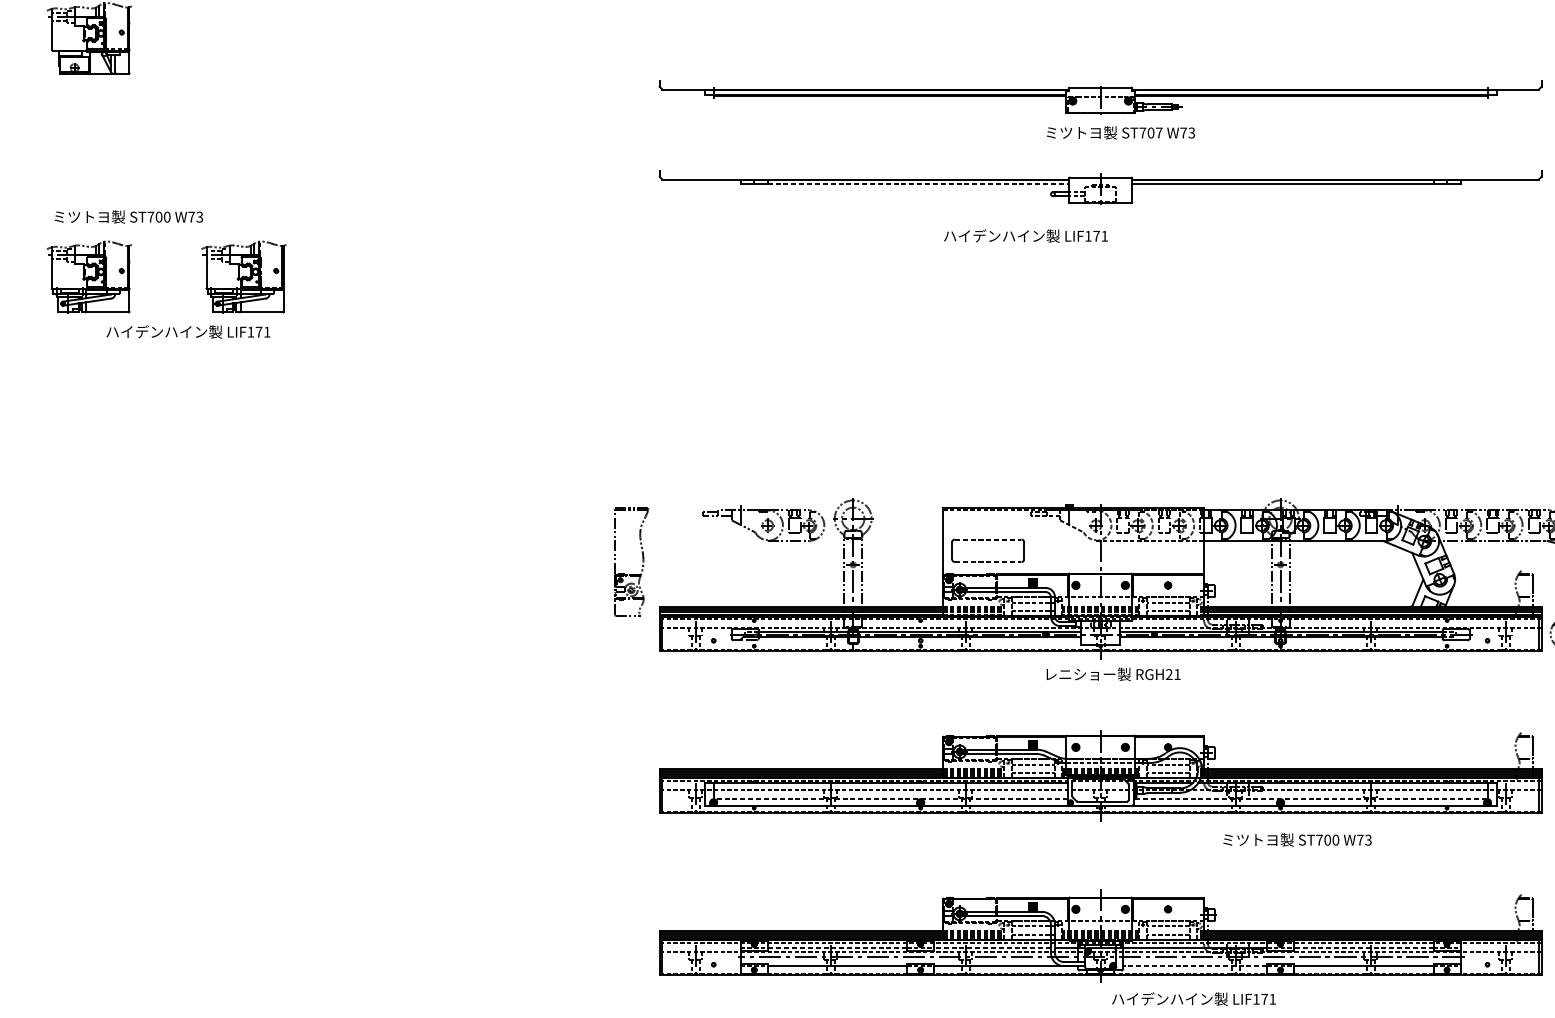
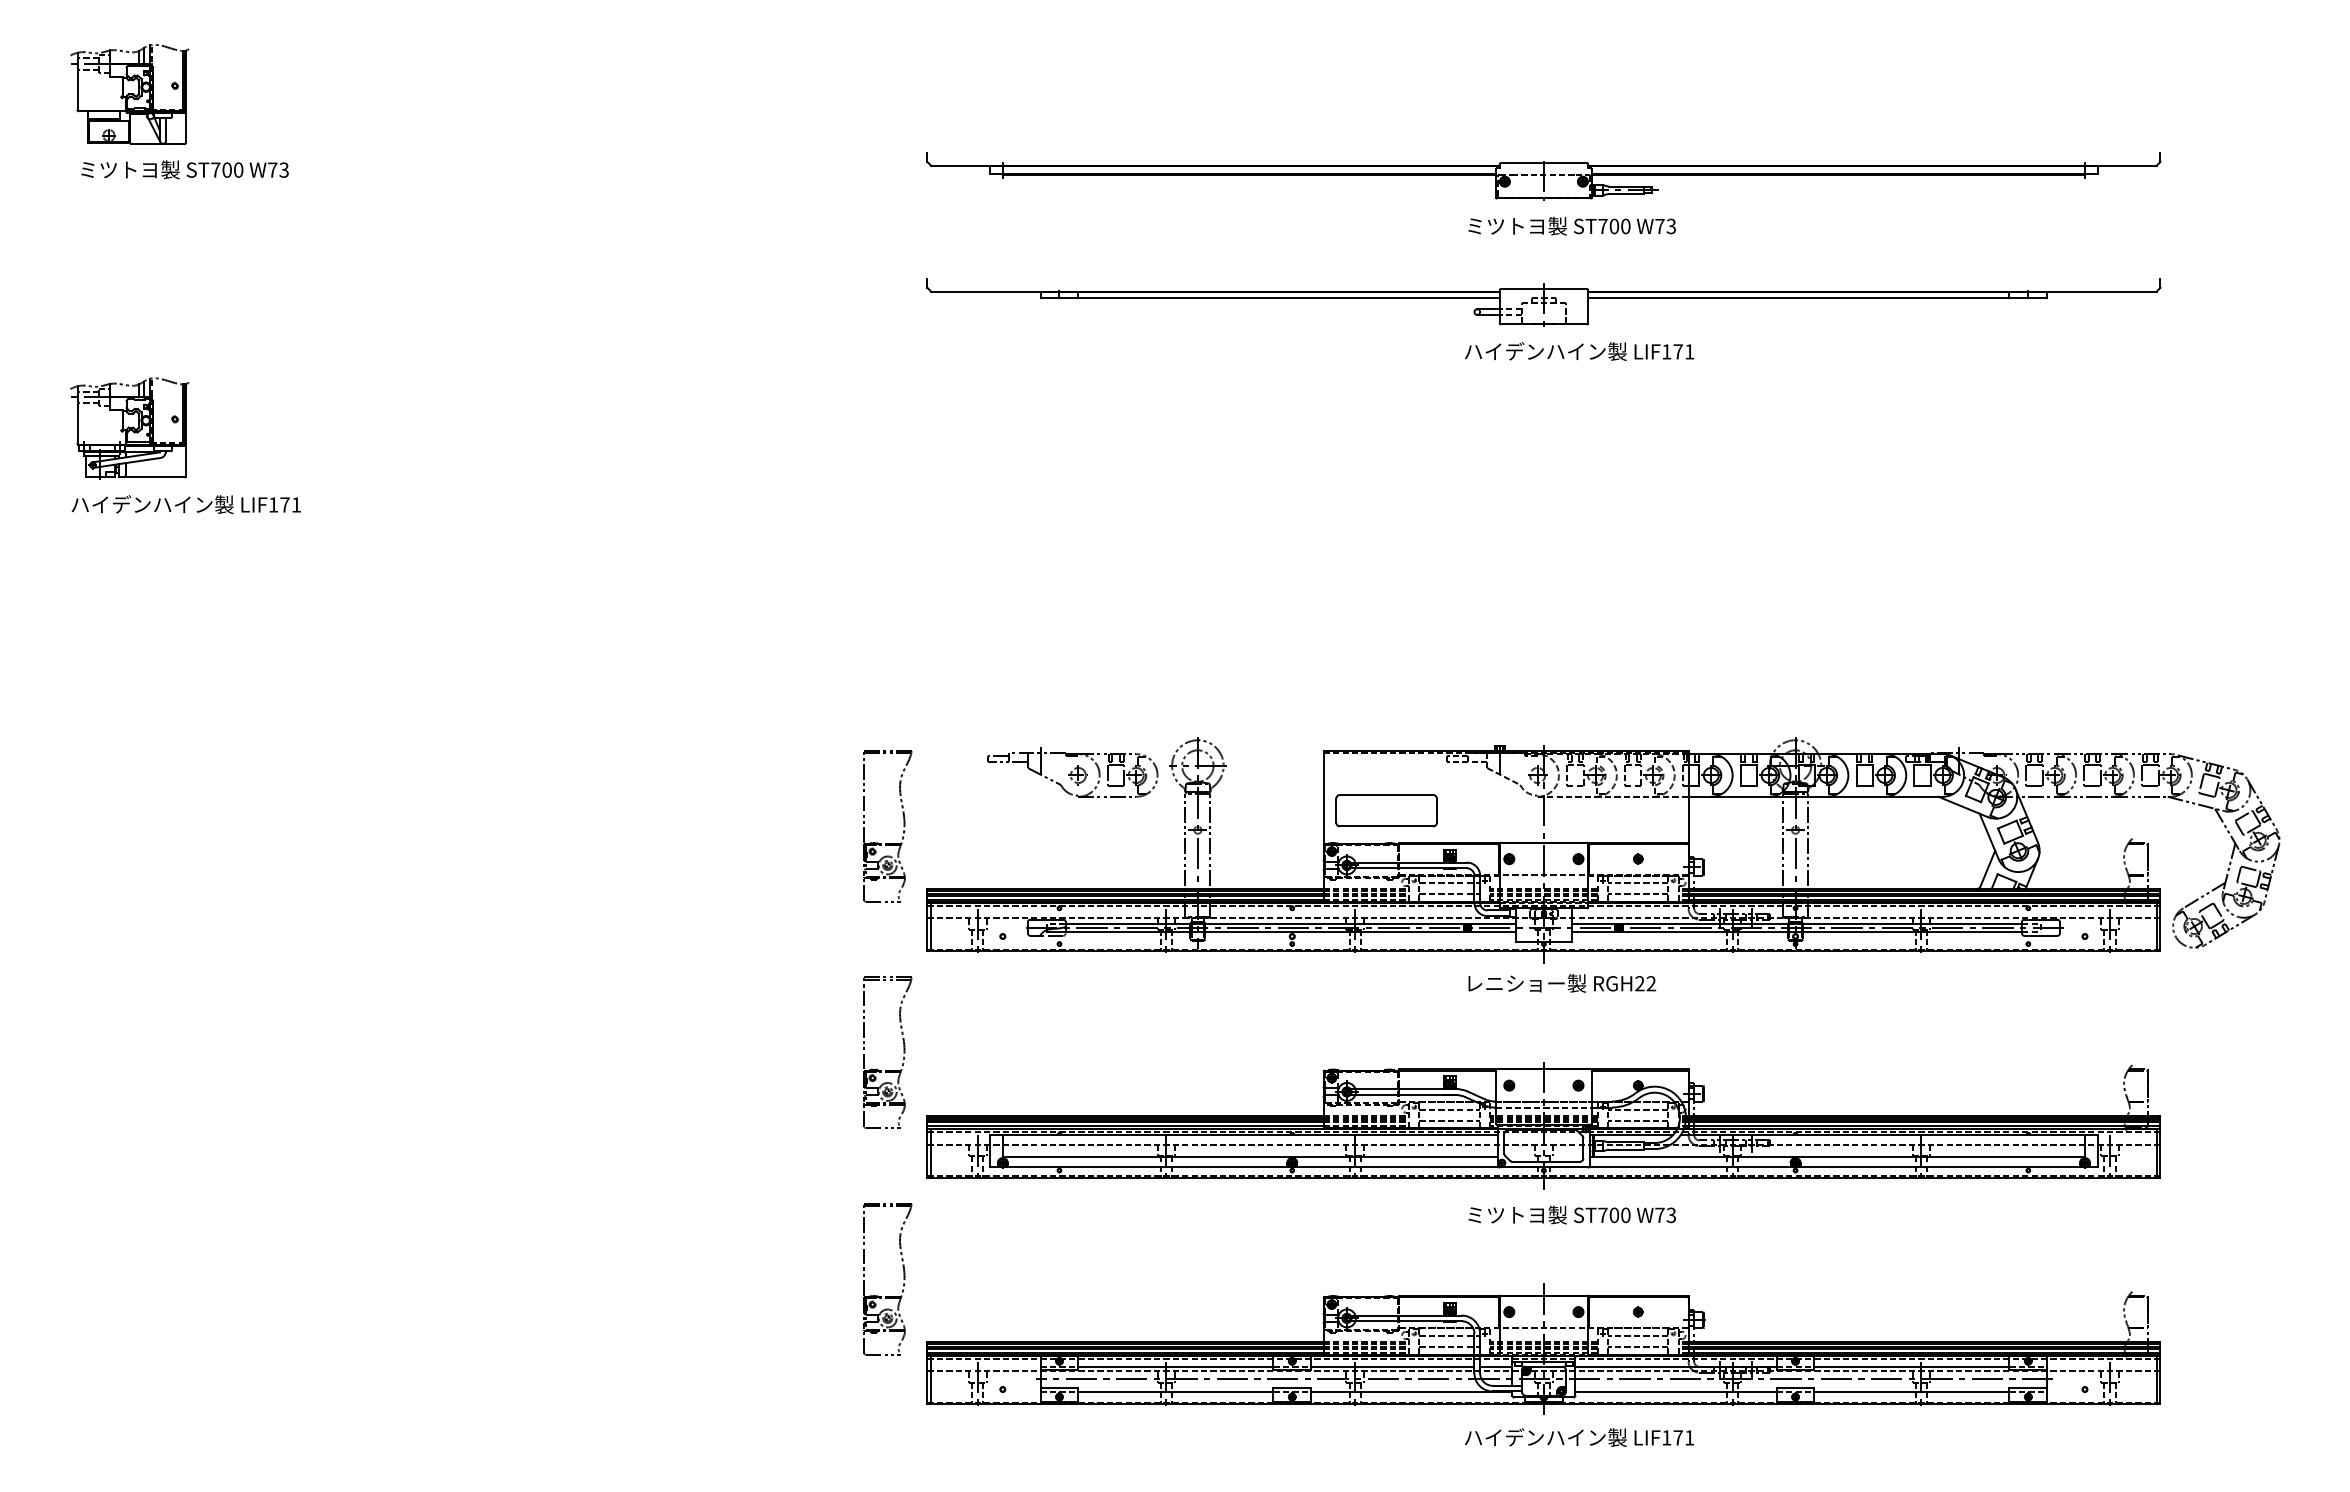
text: (1158, 133) -> (1625, 226), ST707 -> ST700
line: (918, 183) -> (1289, 297), dashed -> solid
text: (128, 216) -> (184, 169), moved
text: (1025, 236) -> (1579, 351), moved
part: (243, 277) -> (345, 428), removed
text: (187, 331) -> (185, 504), moved
line: (988, 539) -> (1386, 794), dashed -> solid
line: (988, 562) -> (1386, 826), dashed -> solid
text: (1177, 674) -> (1651, 983), RGH21 -> RGH22
part: (642, 723) -> (903, 1052), added
line: (890, 798) -> (1250, 1157), dashed -> solid
line: (1312, 798) -> (1839, 1157), dashed -> solid
text: (1297, 839) -> (1571, 1214), moved
part: (642, 886) -> (903, 1279), added
line: (837, 948) -> (1175, 1366), dashed -> solid
line: (992, 948) -> (1392, 1366), dashed -> solid
line: (1363, 948) -> (1911, 1366), dashed -> solid
line: (1195, 966) -> (1676, 1391), dashed -> solid
text: (1194, 999) -> (1579, 1437), moved

